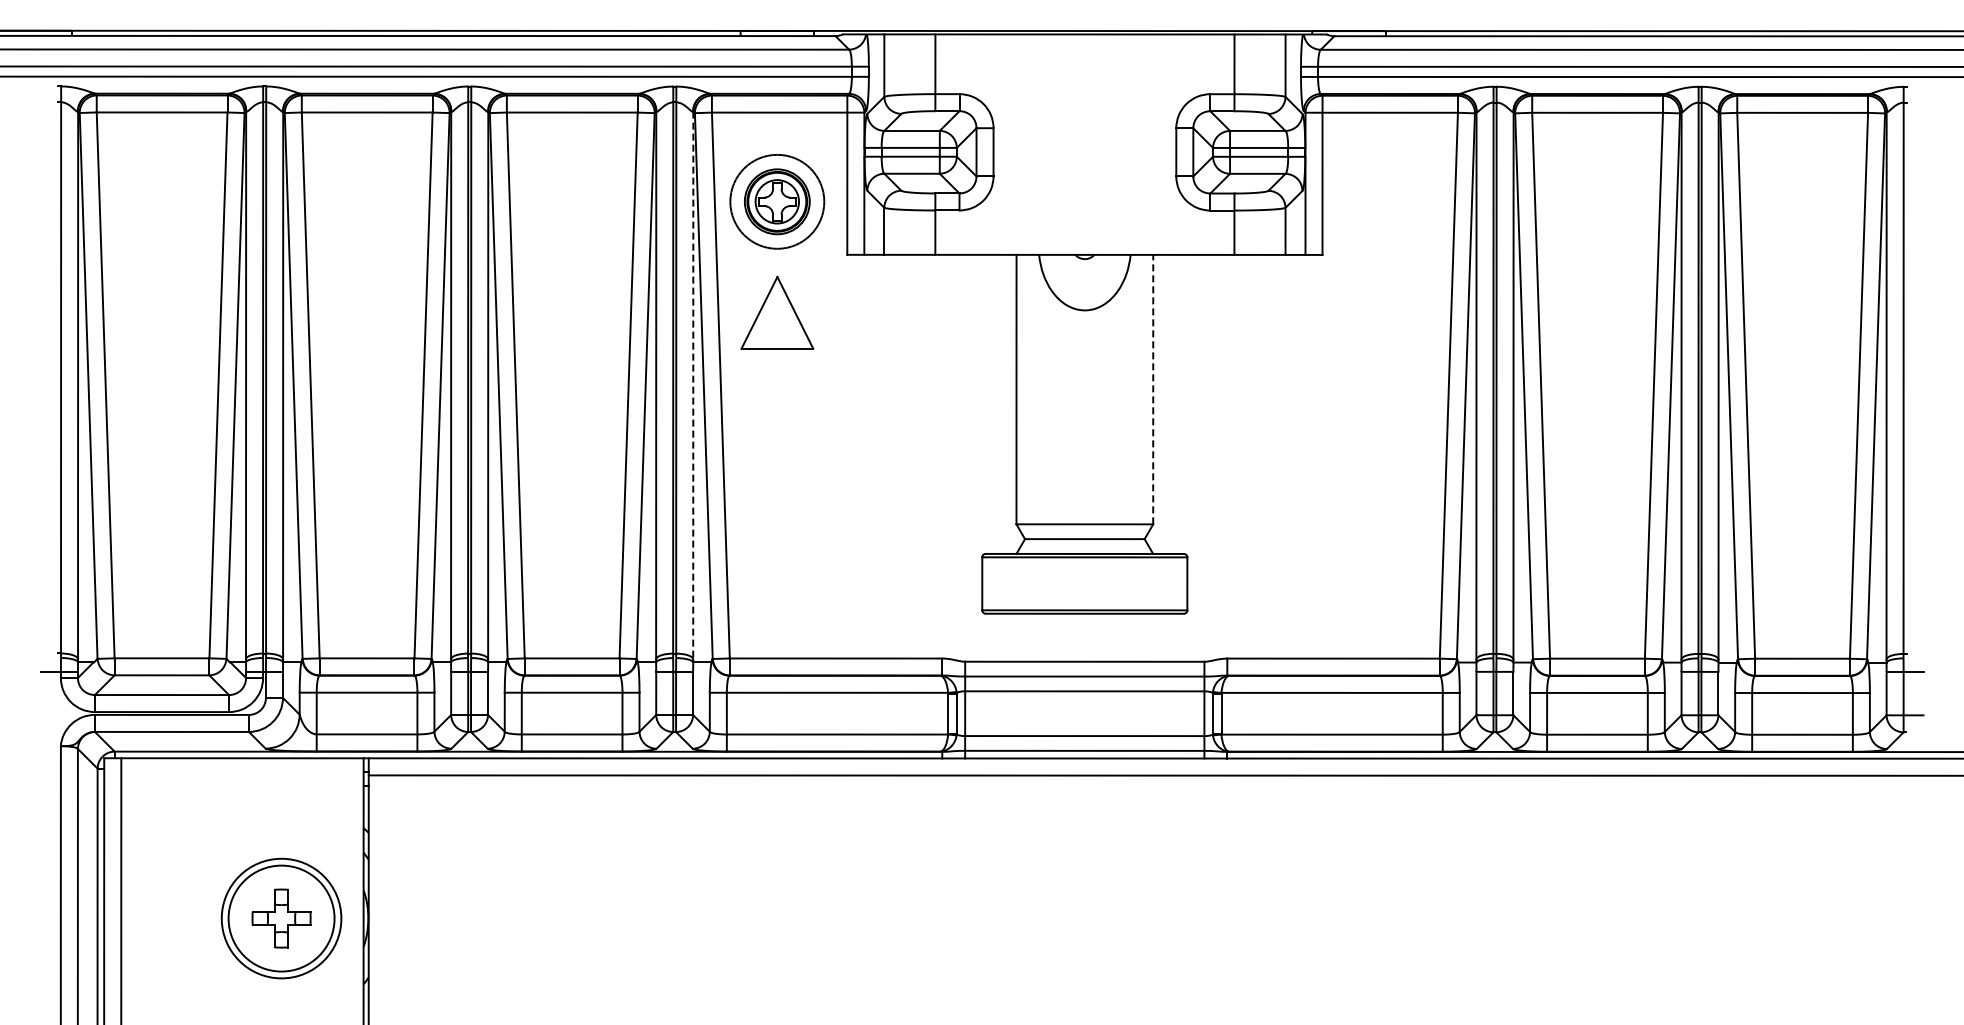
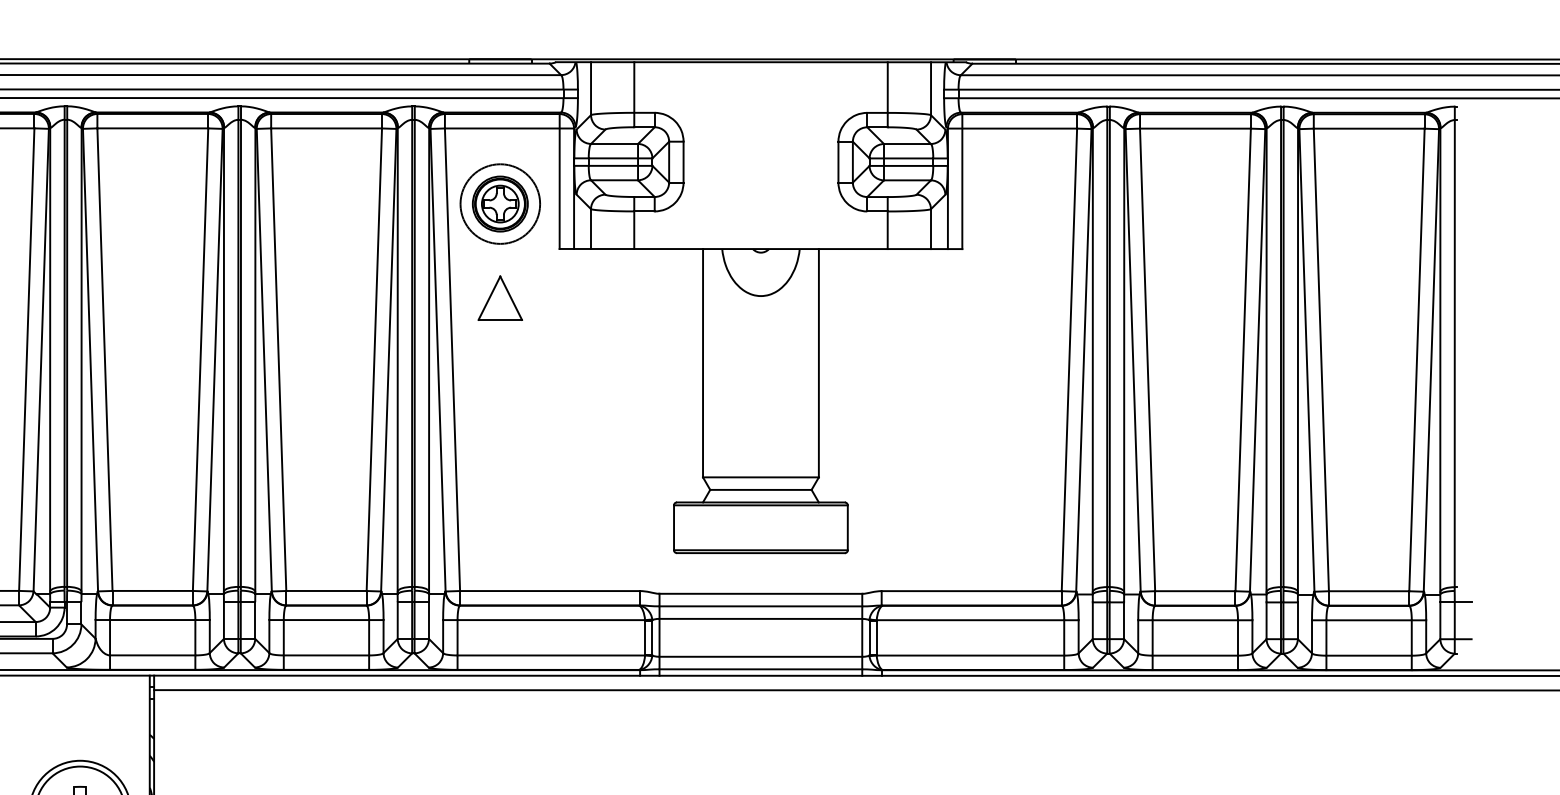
part: (776, 312) -> (499, 297), size x0.71
line: (693, 385) -> (429, 359), dashed -> solid
line: (1153, 389) -> (819, 363), dashed -> solid

